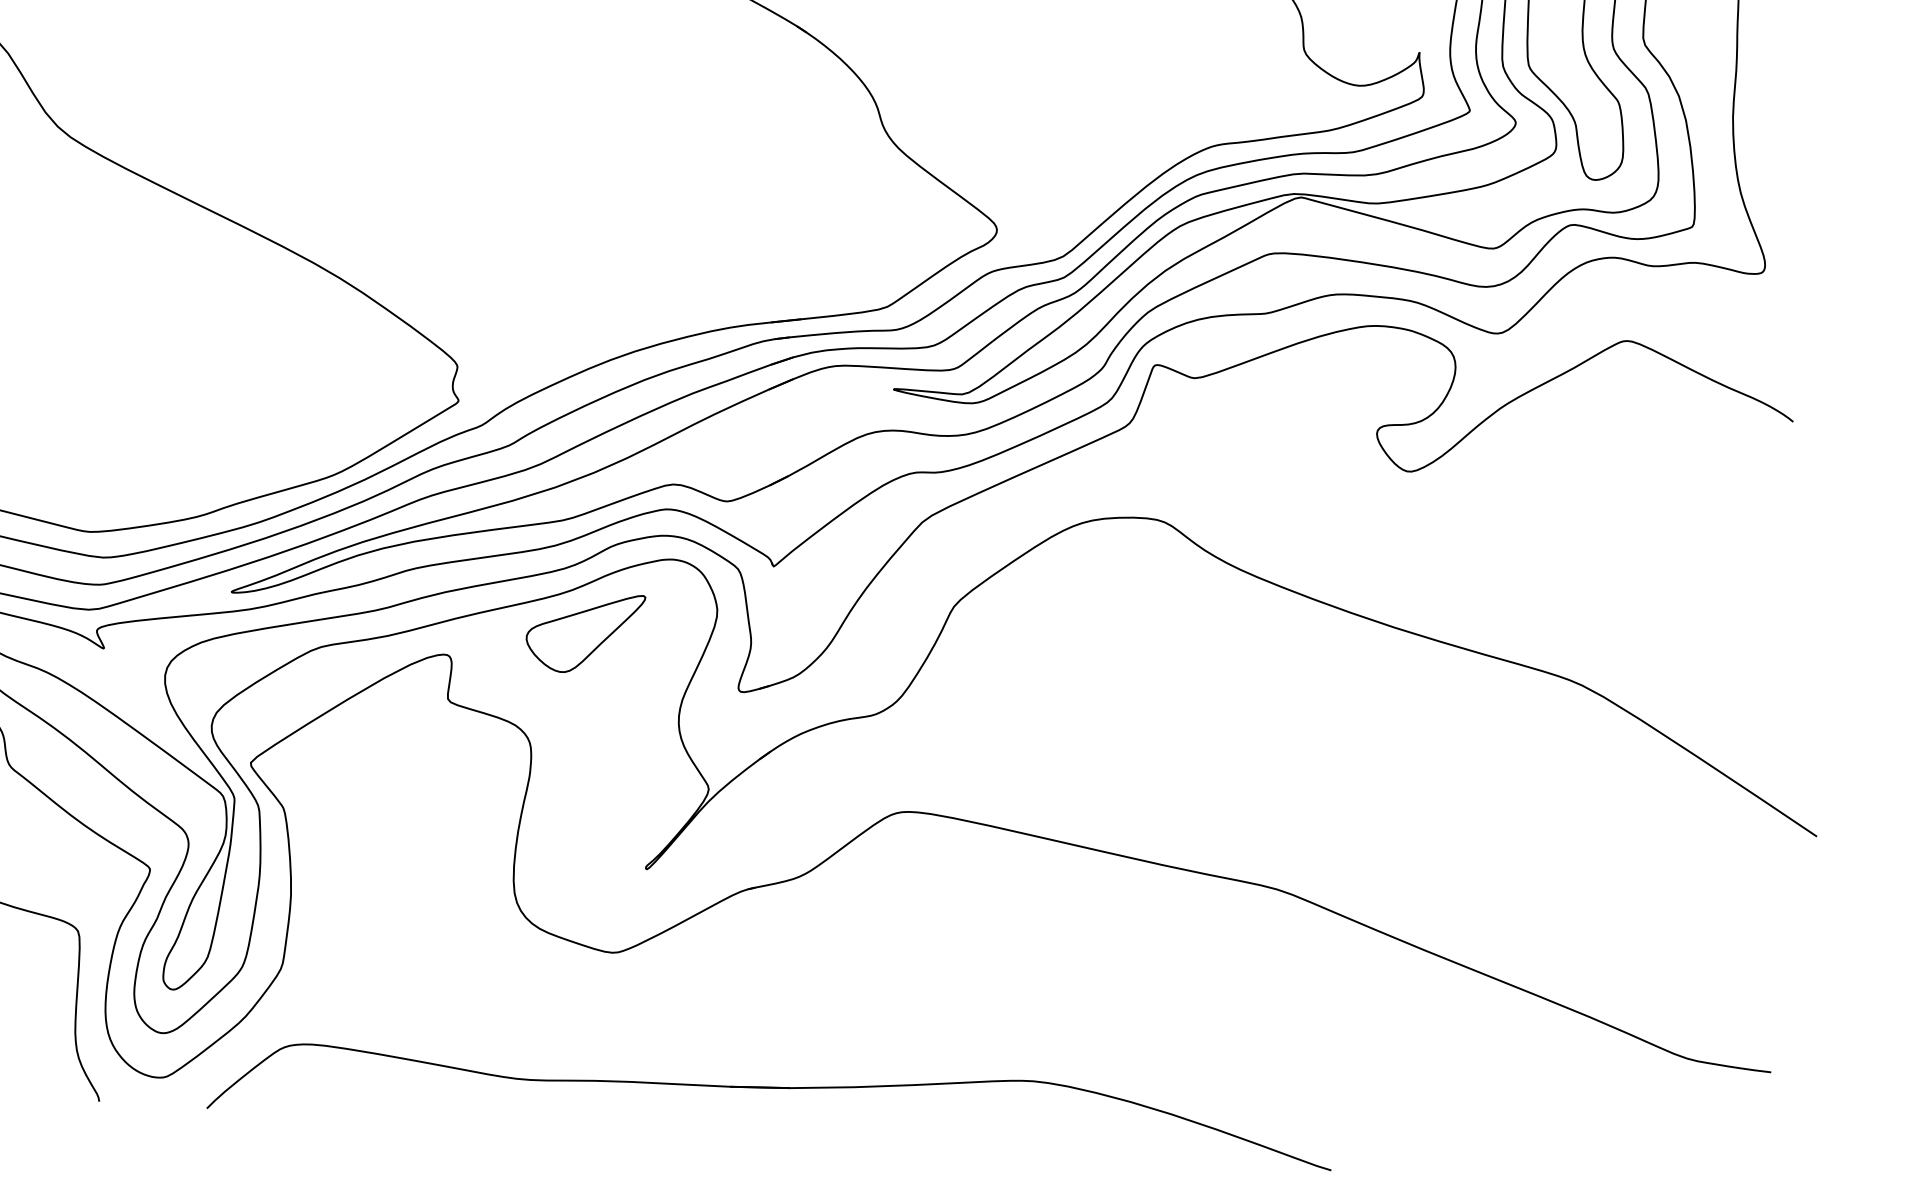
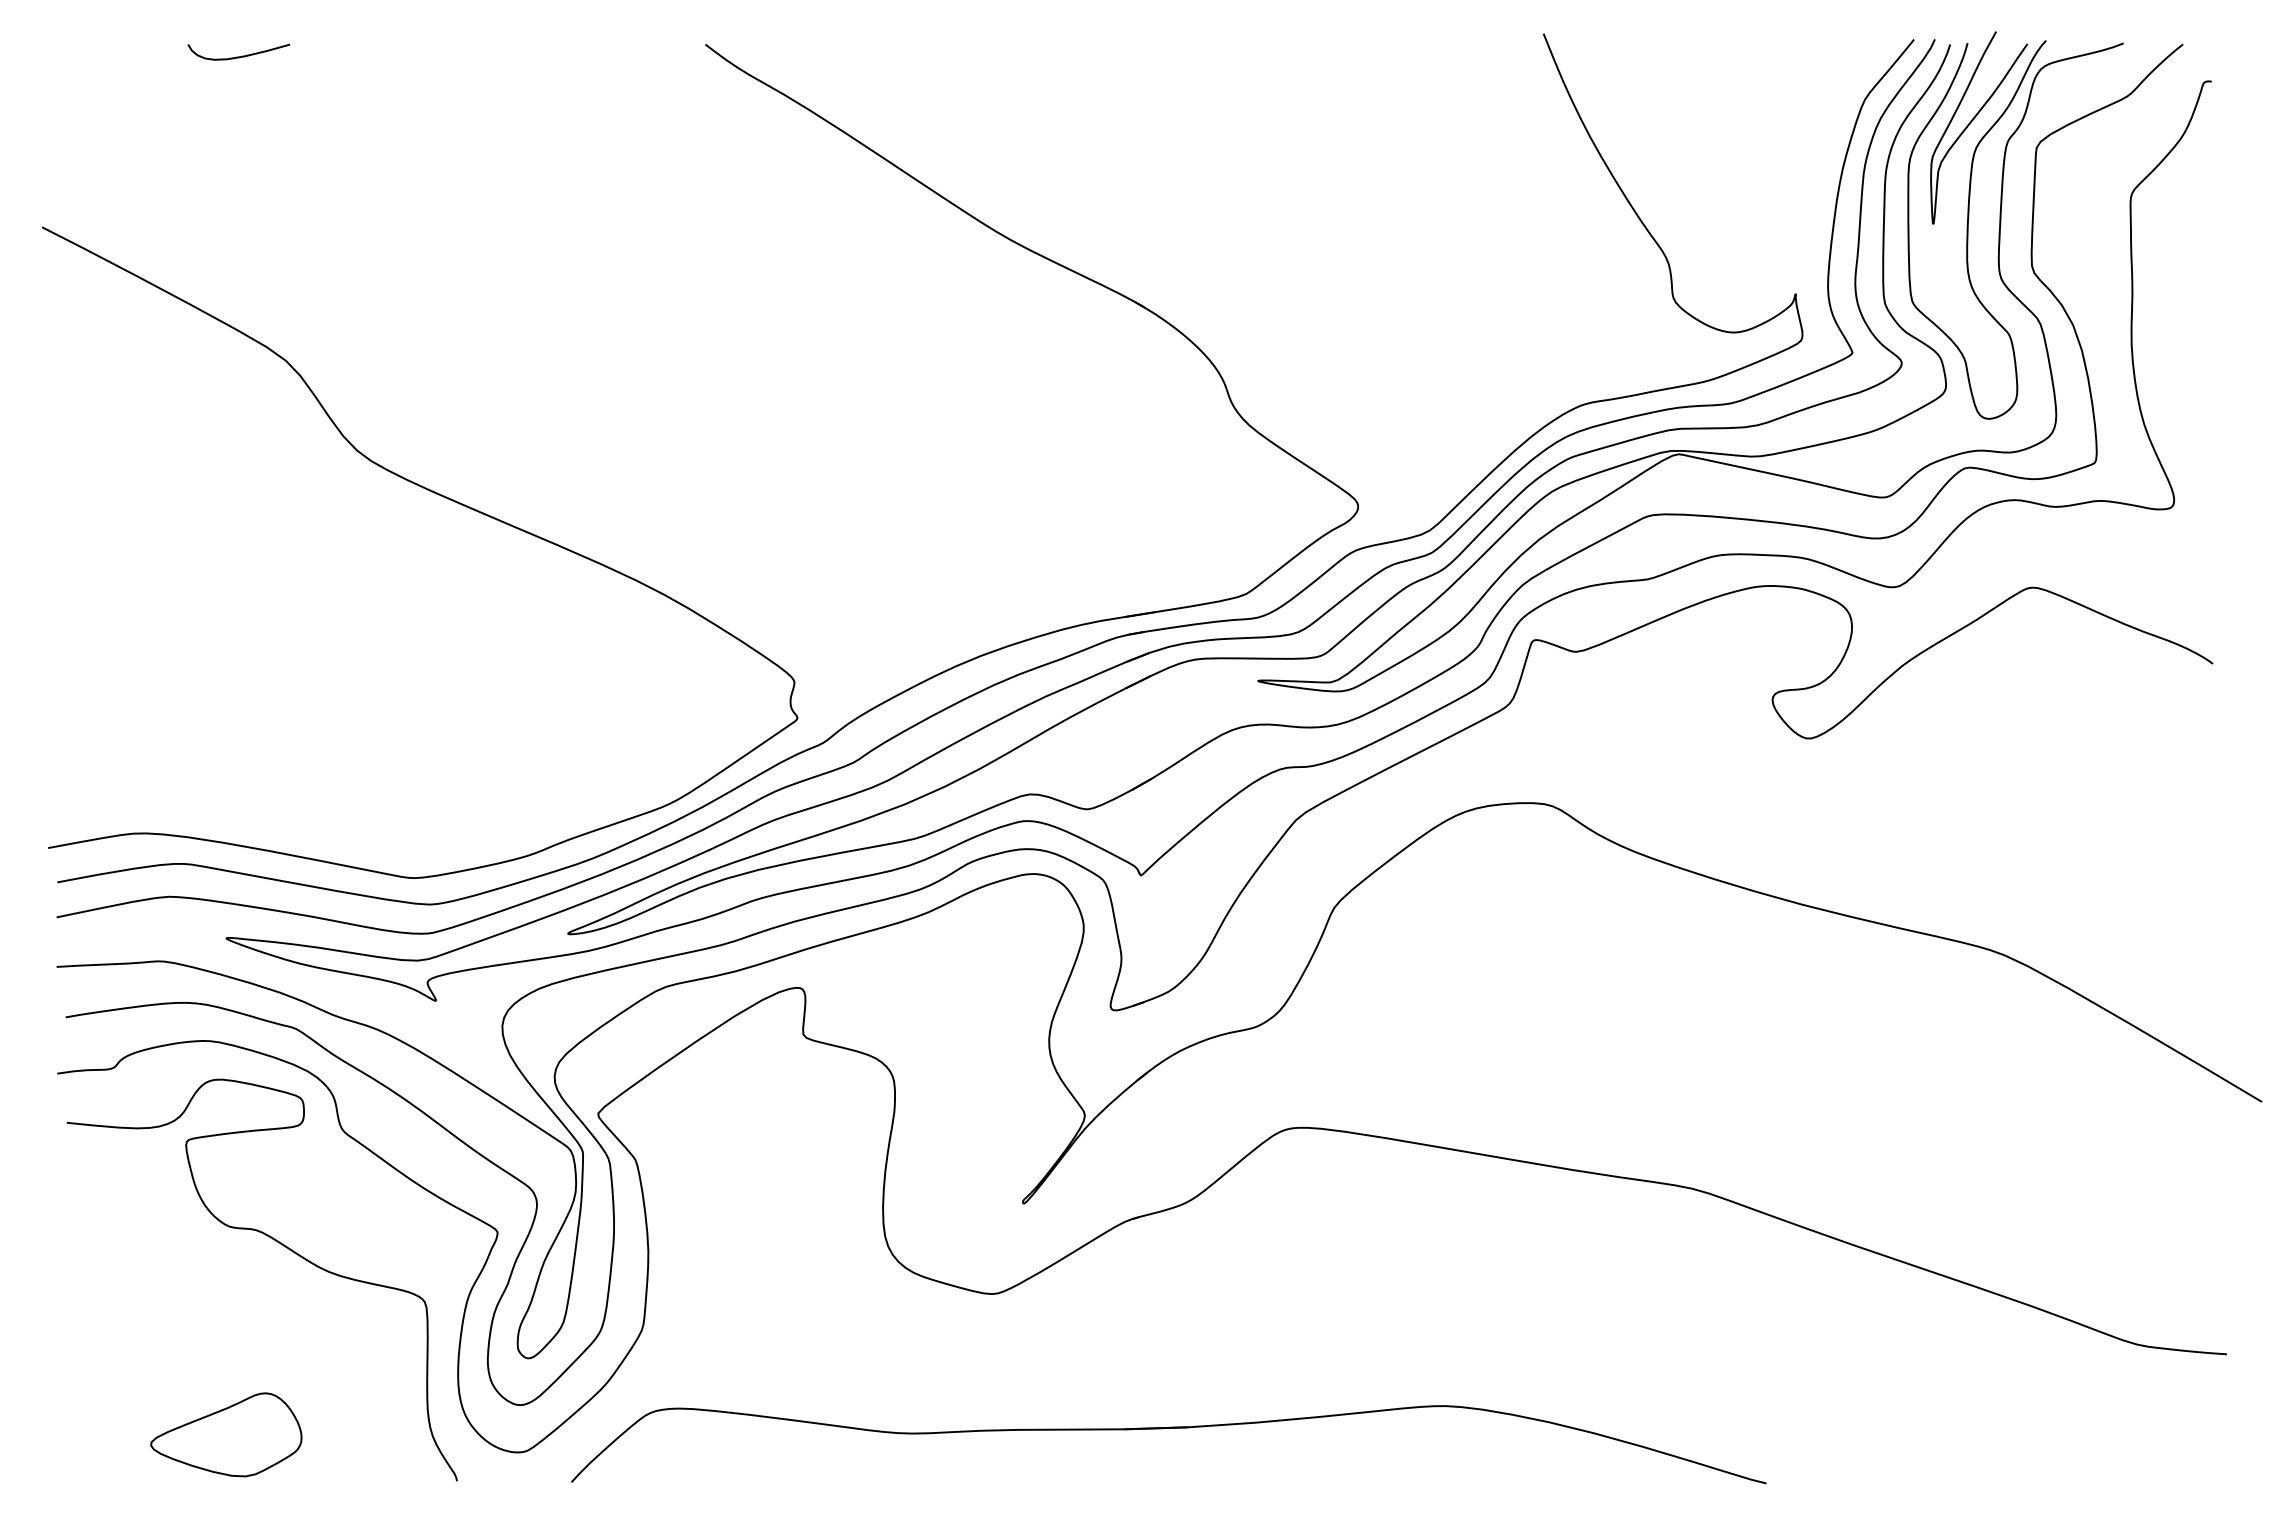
part: (584, 632) -> (944, 956), removed

